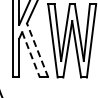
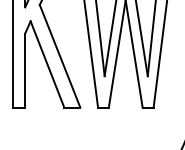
line: (37, 50) -> (59, 56), dashed -> solid
line: (31, 55) -> (48, 65), dashed -> solid

